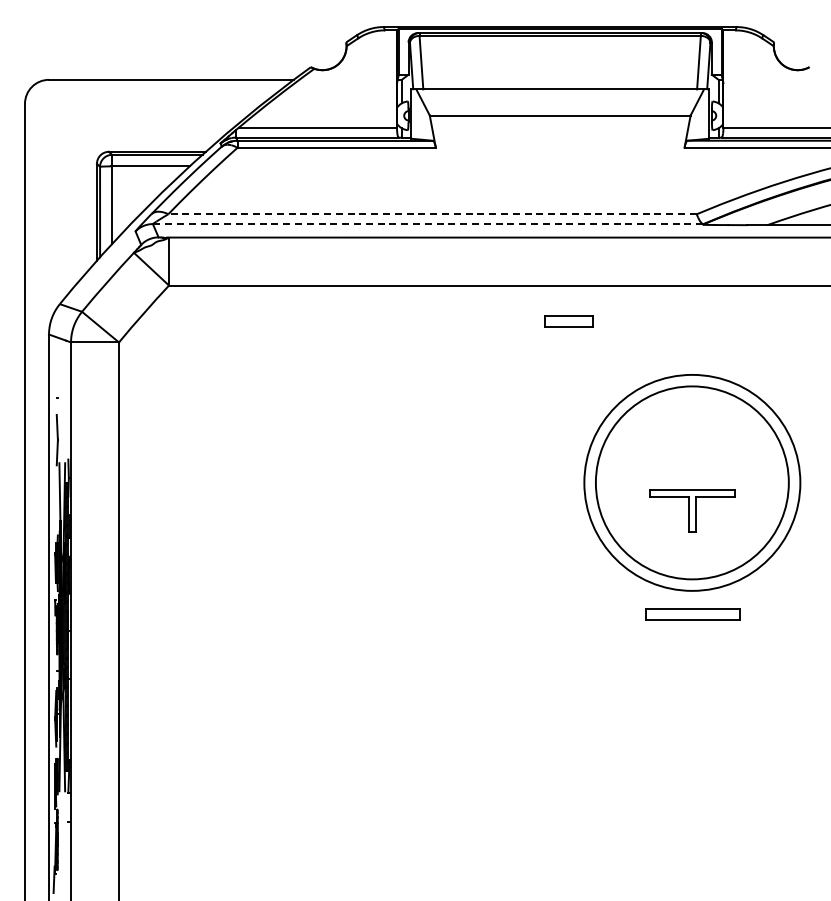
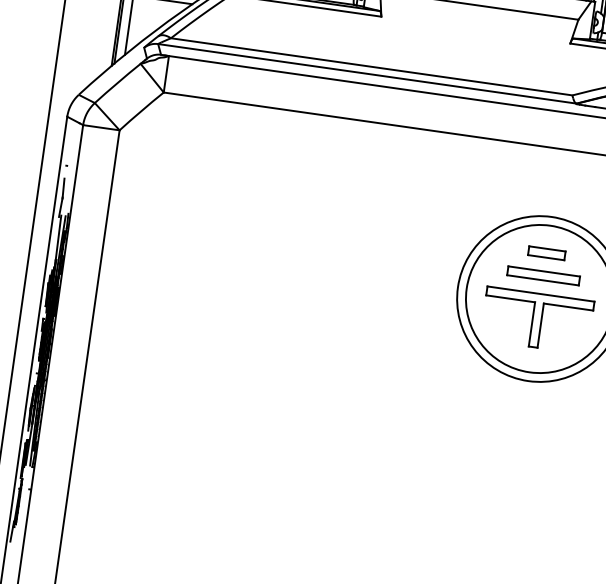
line: (432, 214) -> (371, 67), dashed -> solid
line: (427, 224) -> (366, 74), dashed -> solid
part: (568, 321) -> (546, 253), moved
part: (692, 510) -> (537, 320), size x1.67
part: (692, 614) -> (543, 275), moved

